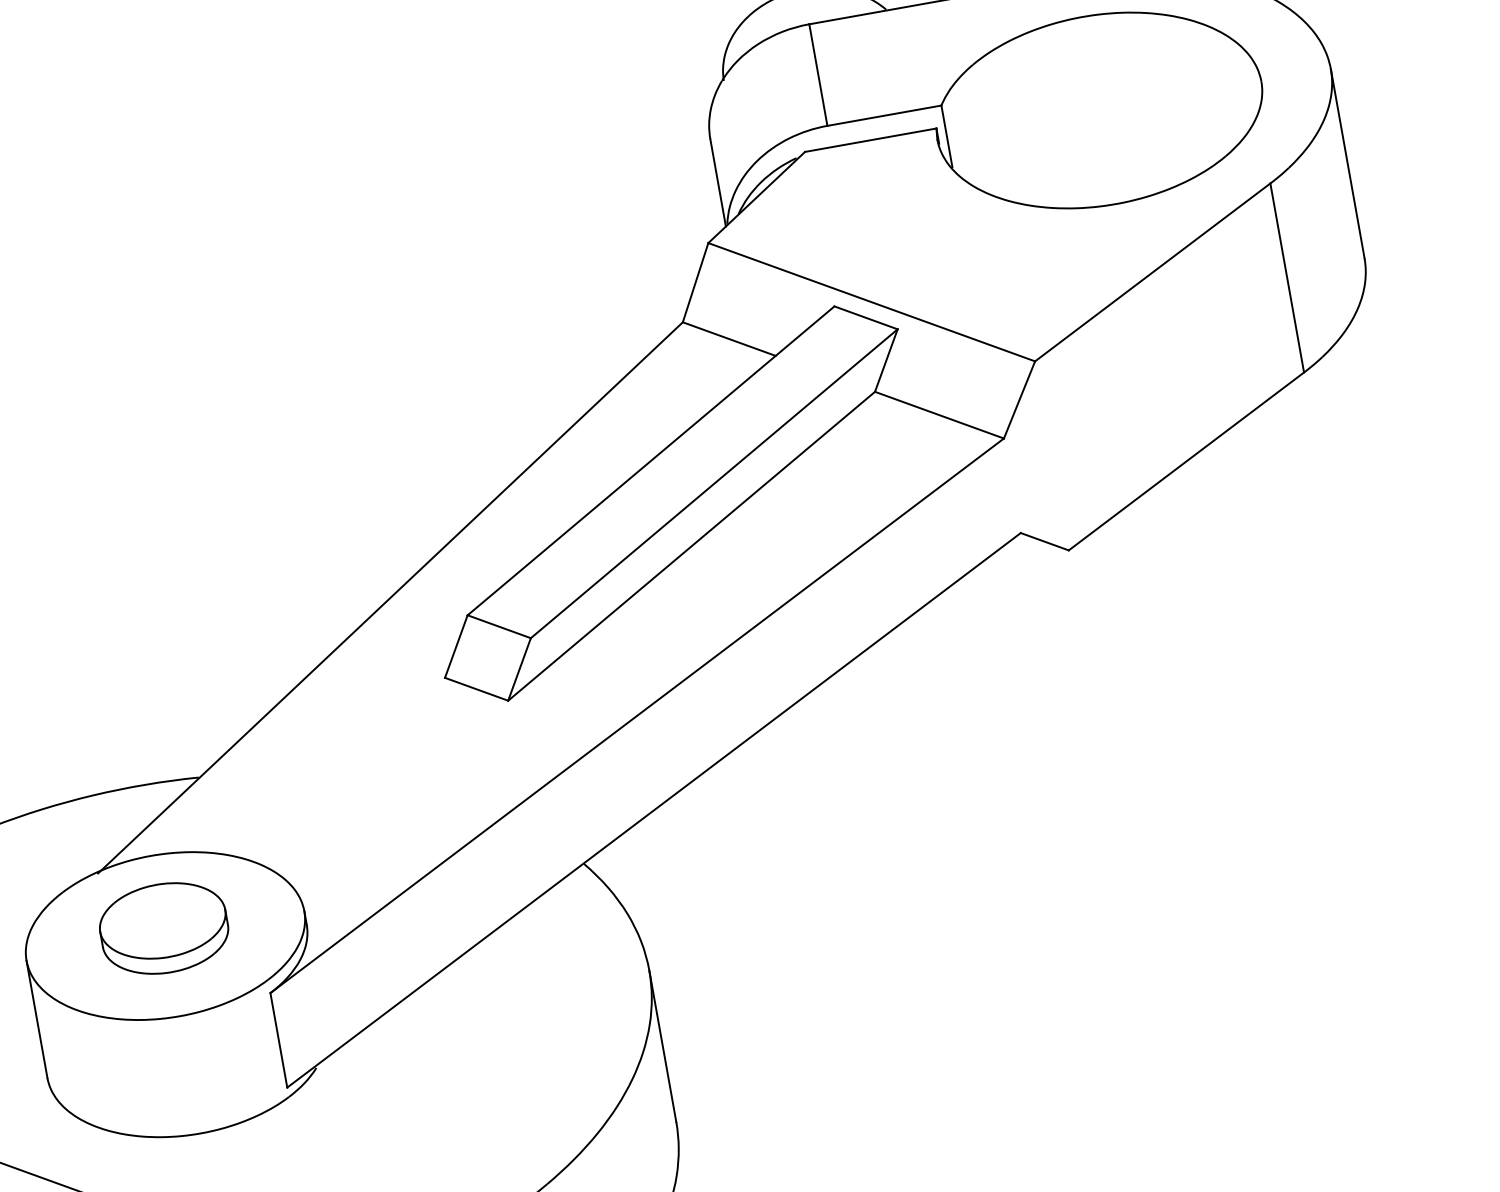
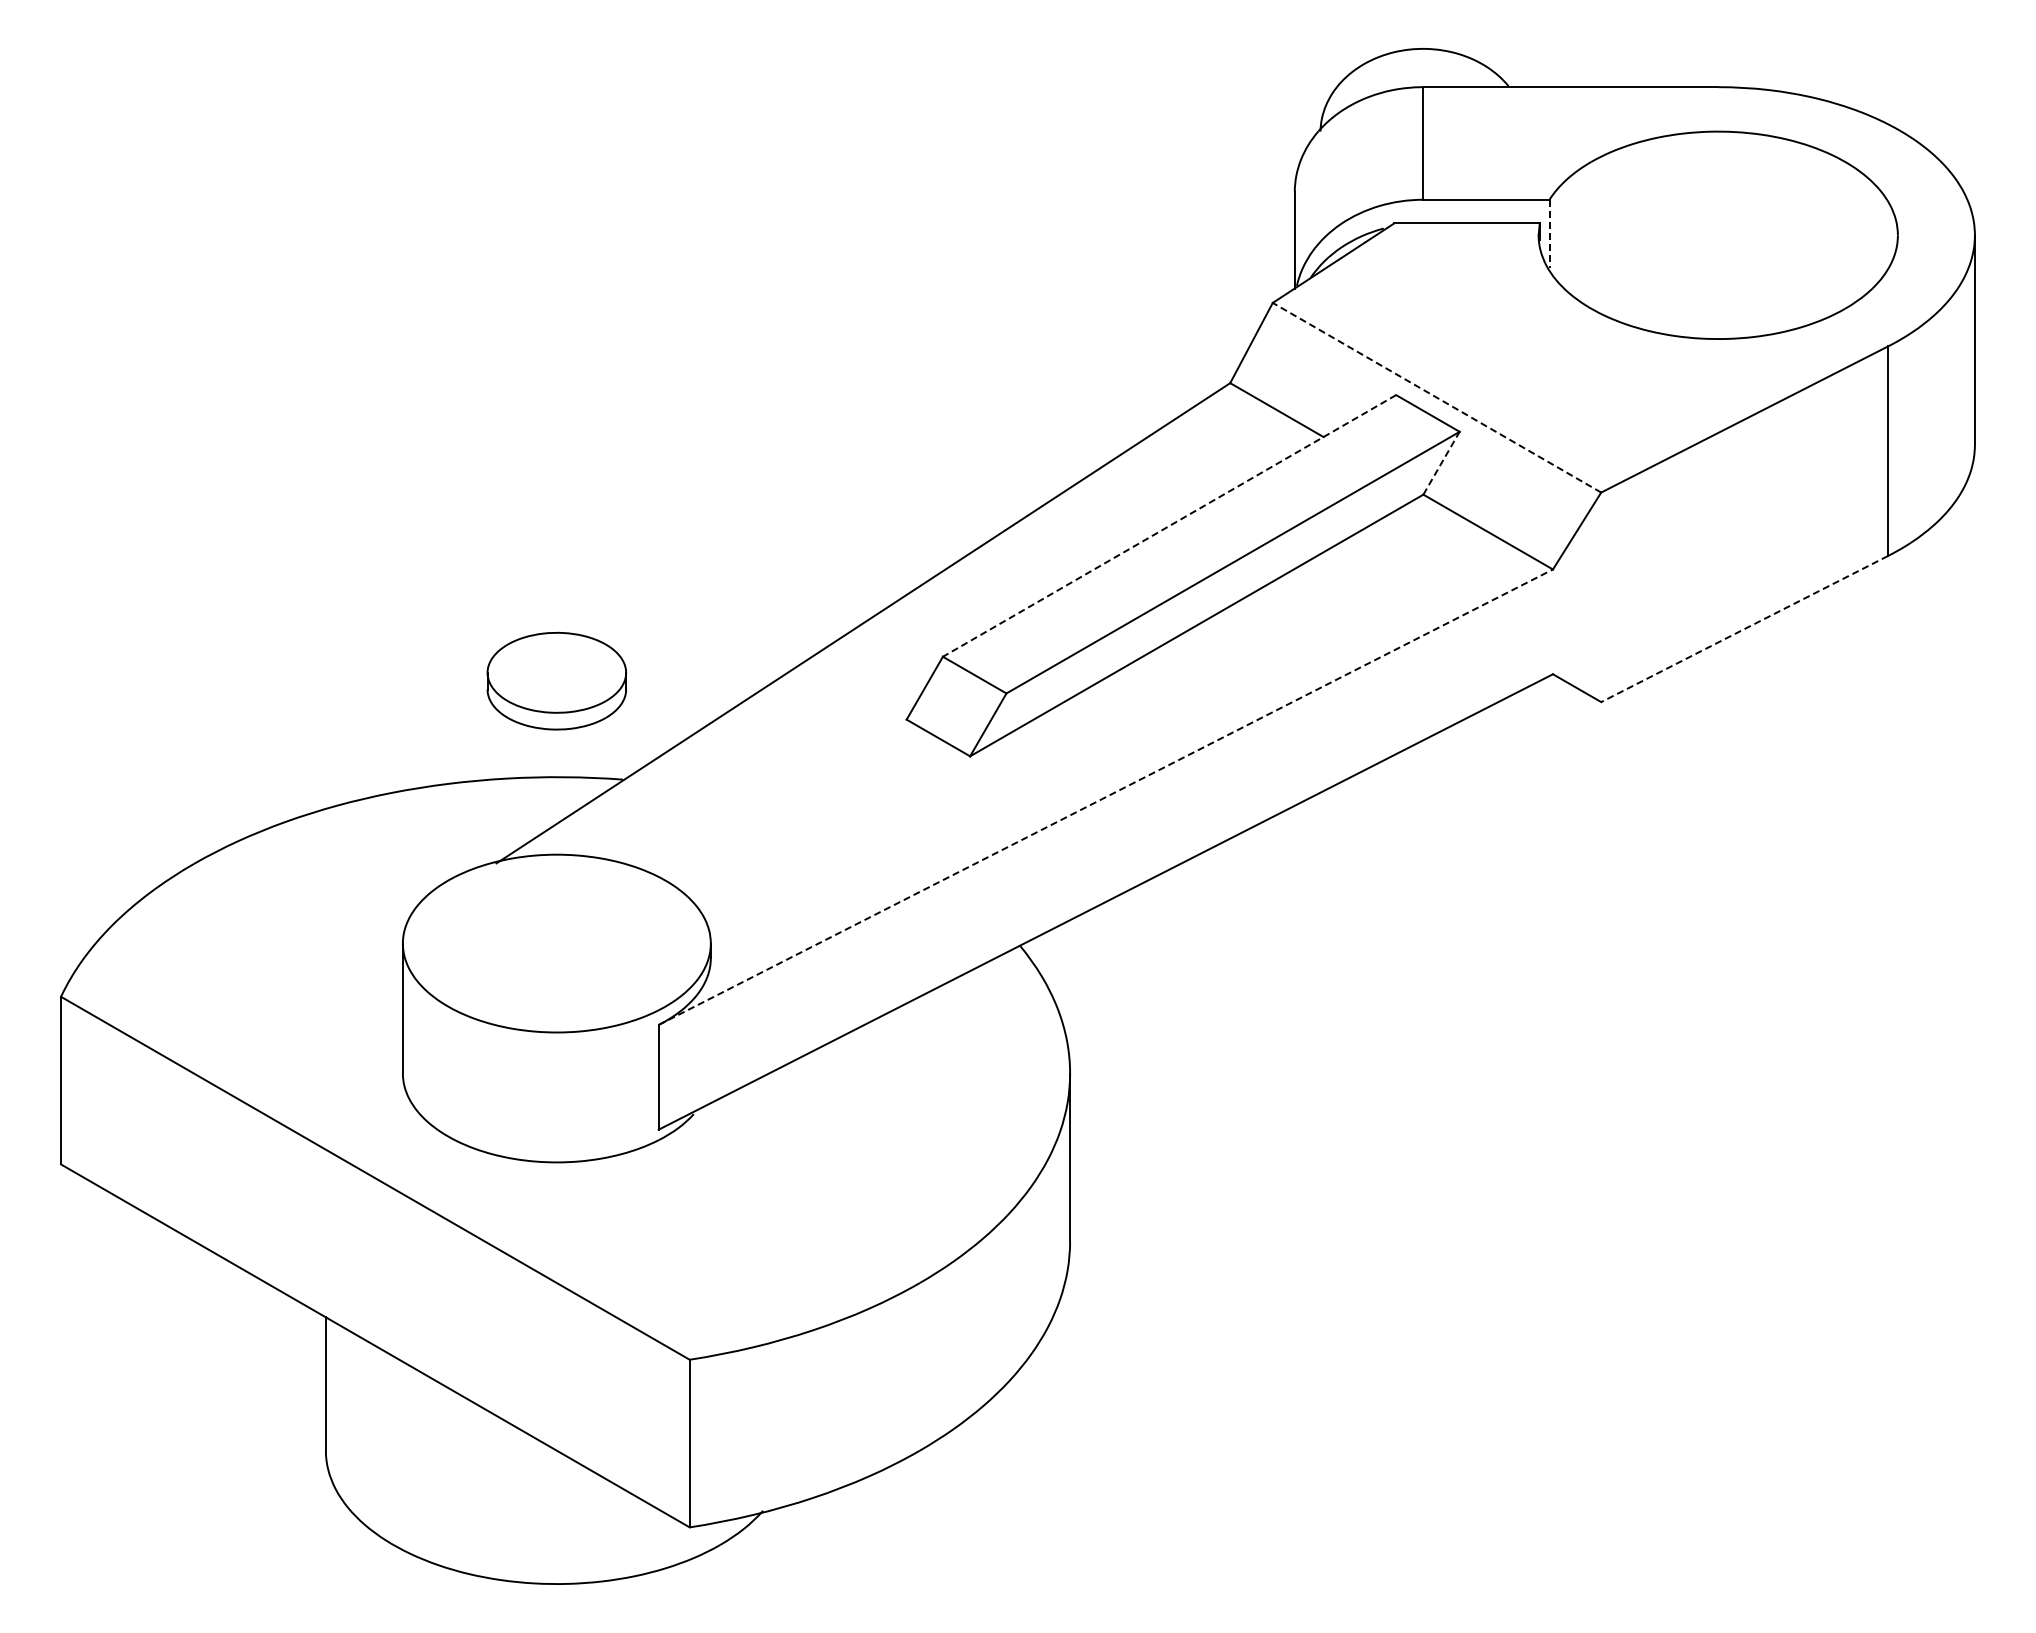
line: (946, 136) -> (1549, 234), solid -> dashed
line: (872, 301) -> (1437, 397), solid -> dashed
line: (886, 359) -> (1441, 462), solid -> dashed
line: (650, 460) -> (1169, 525), solid -> dashed
line: (1186, 461) -> (1744, 629), solid -> dashed
line: (636, 716) -> (1105, 797), solid -> dashed
part: (163, 927) -> (556, 680), moved

